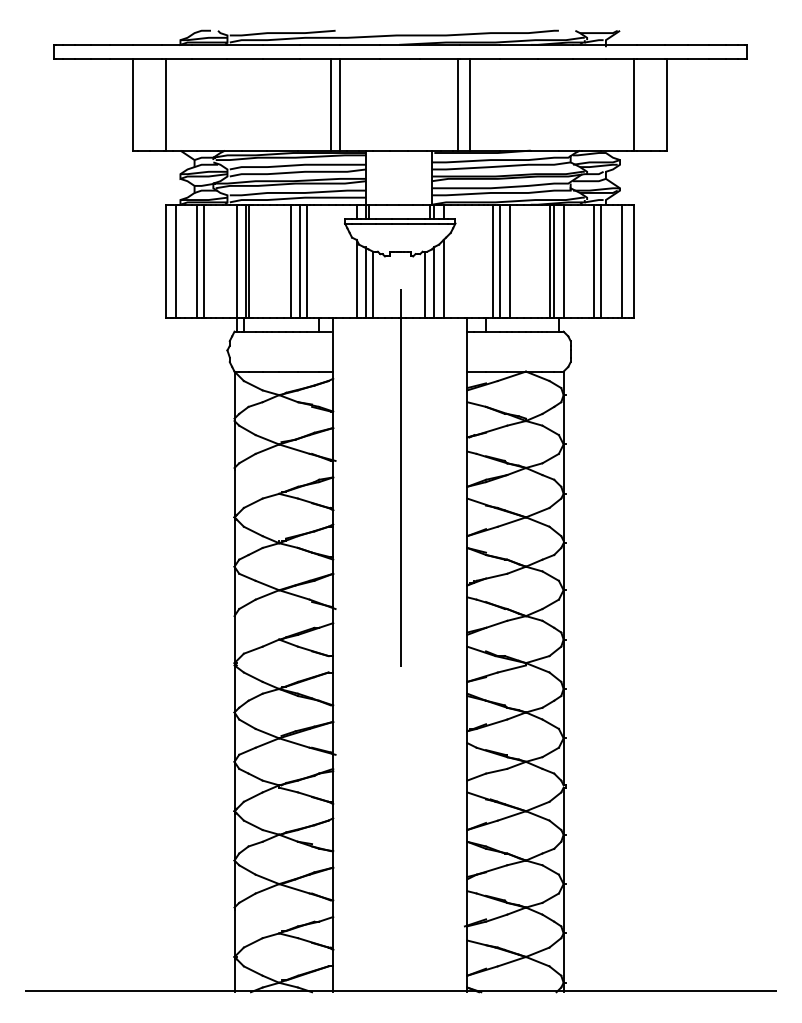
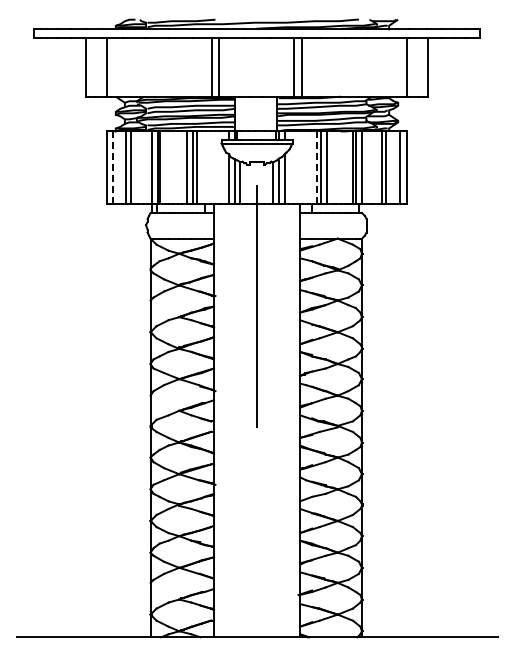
line: (175, 262) -> (112, 168), solid -> dashed
line: (492, 262) -> (316, 168), solid -> dashed

